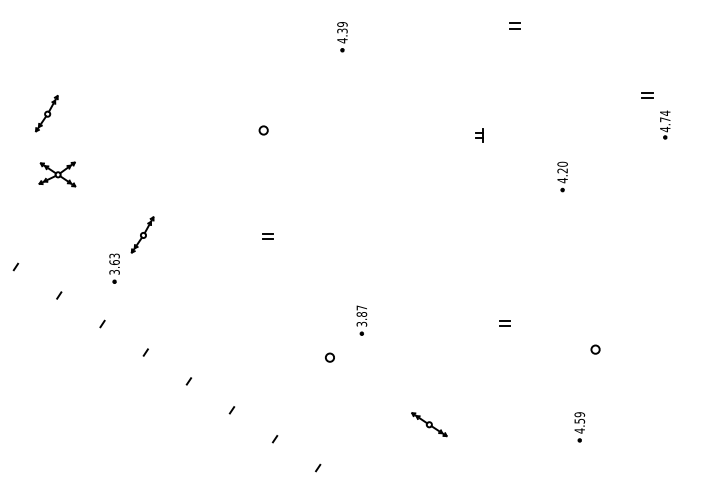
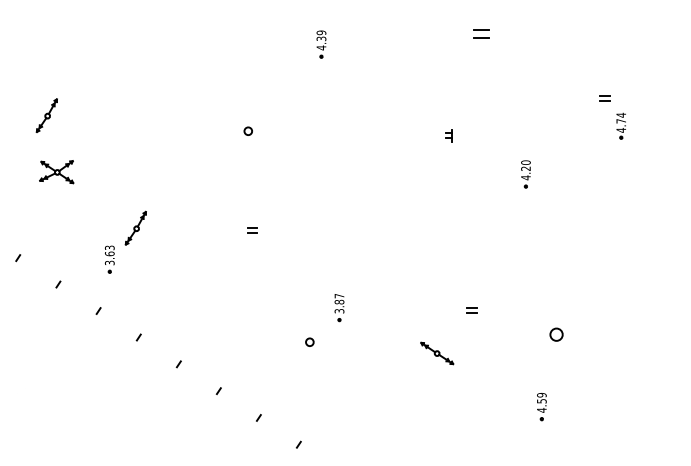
part: (514, 26) -> (481, 34), size x1.6
part: (595, 349) -> (556, 334), size x1.6
part: (429, 424) -> (437, 353), moved

